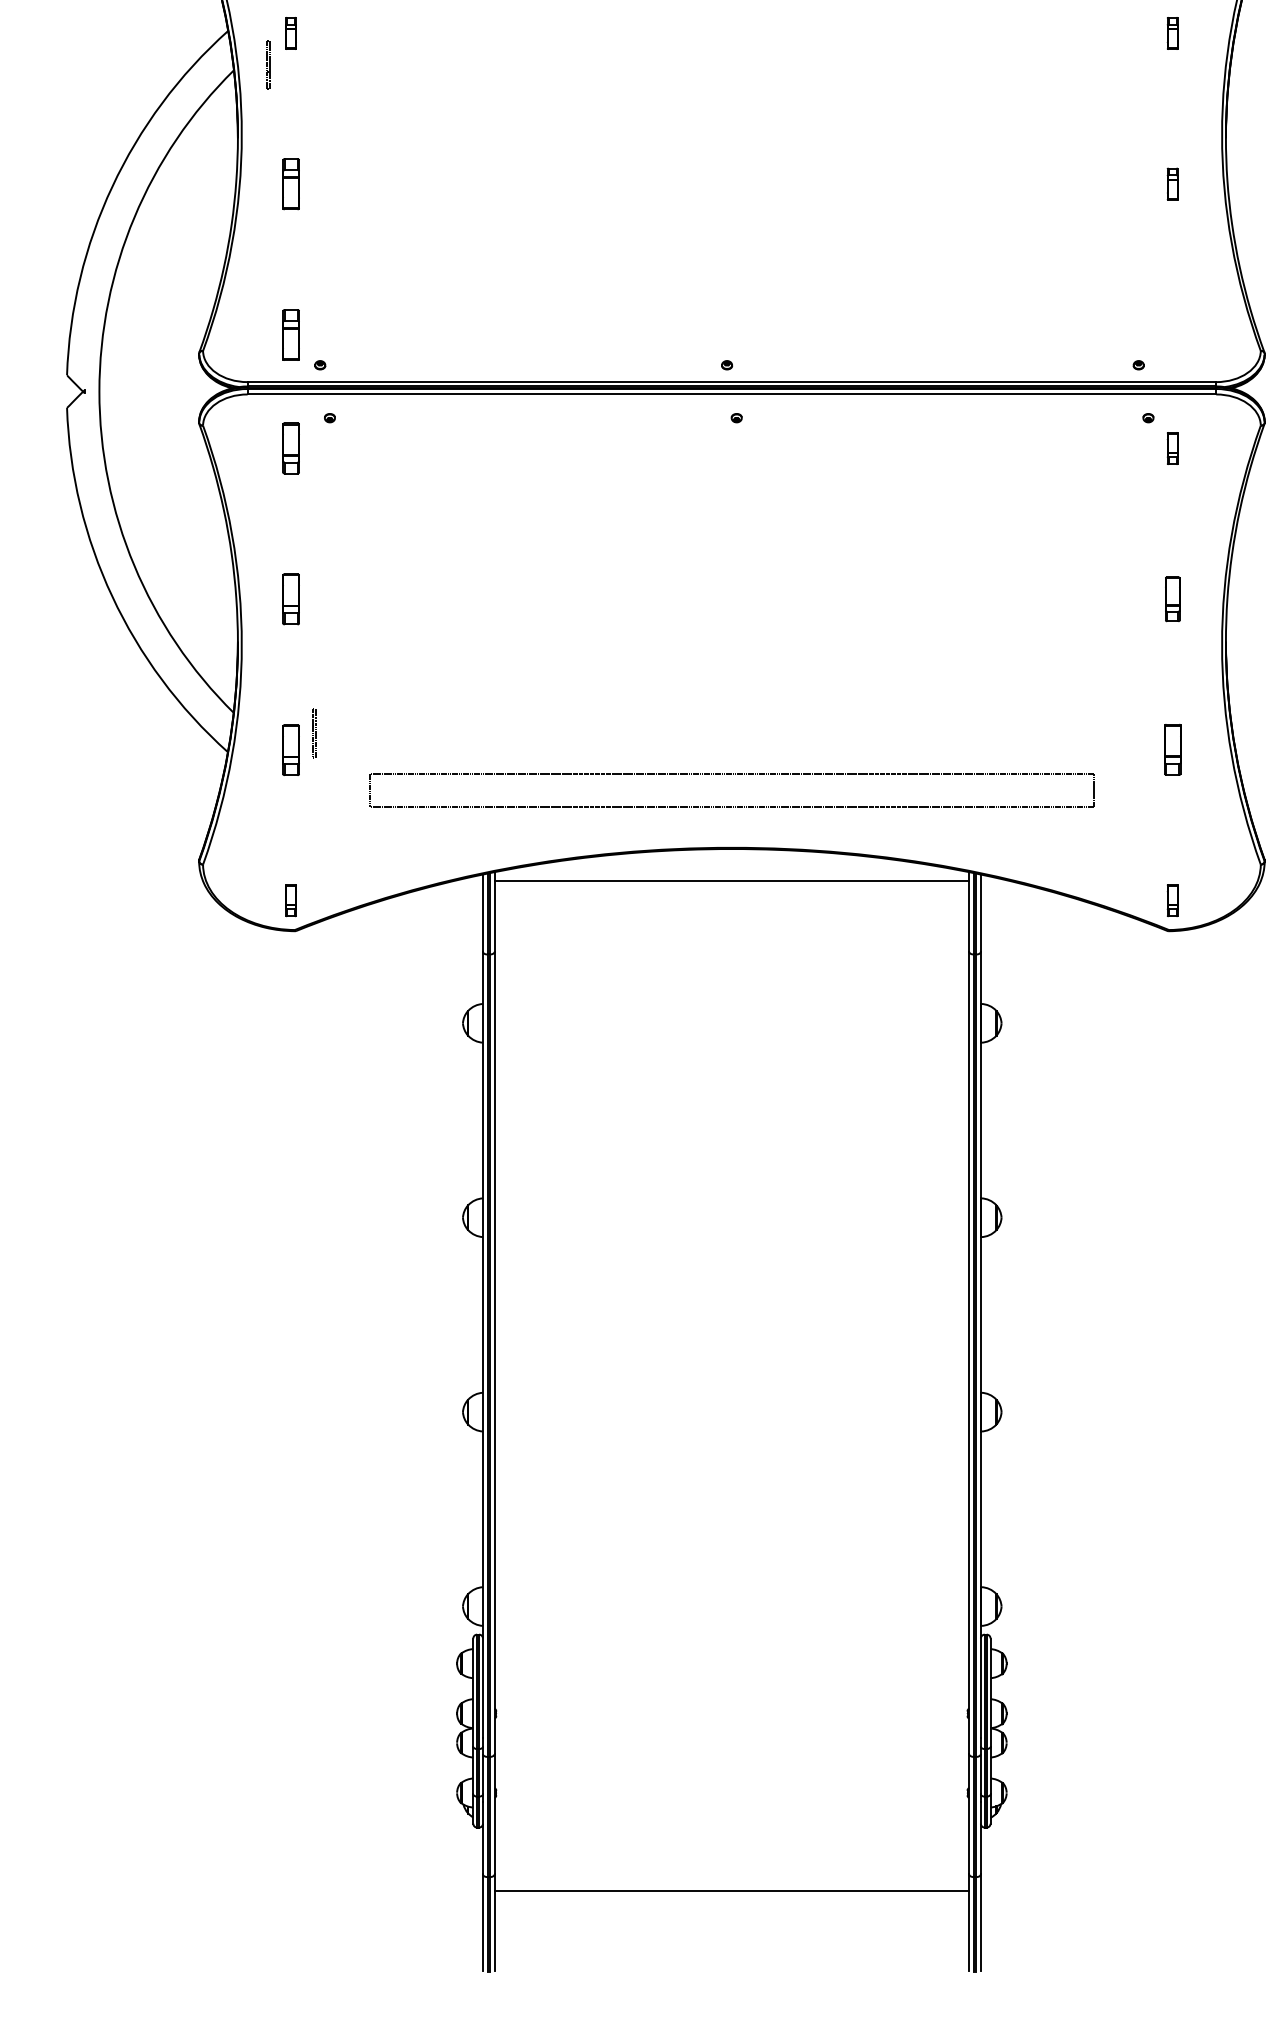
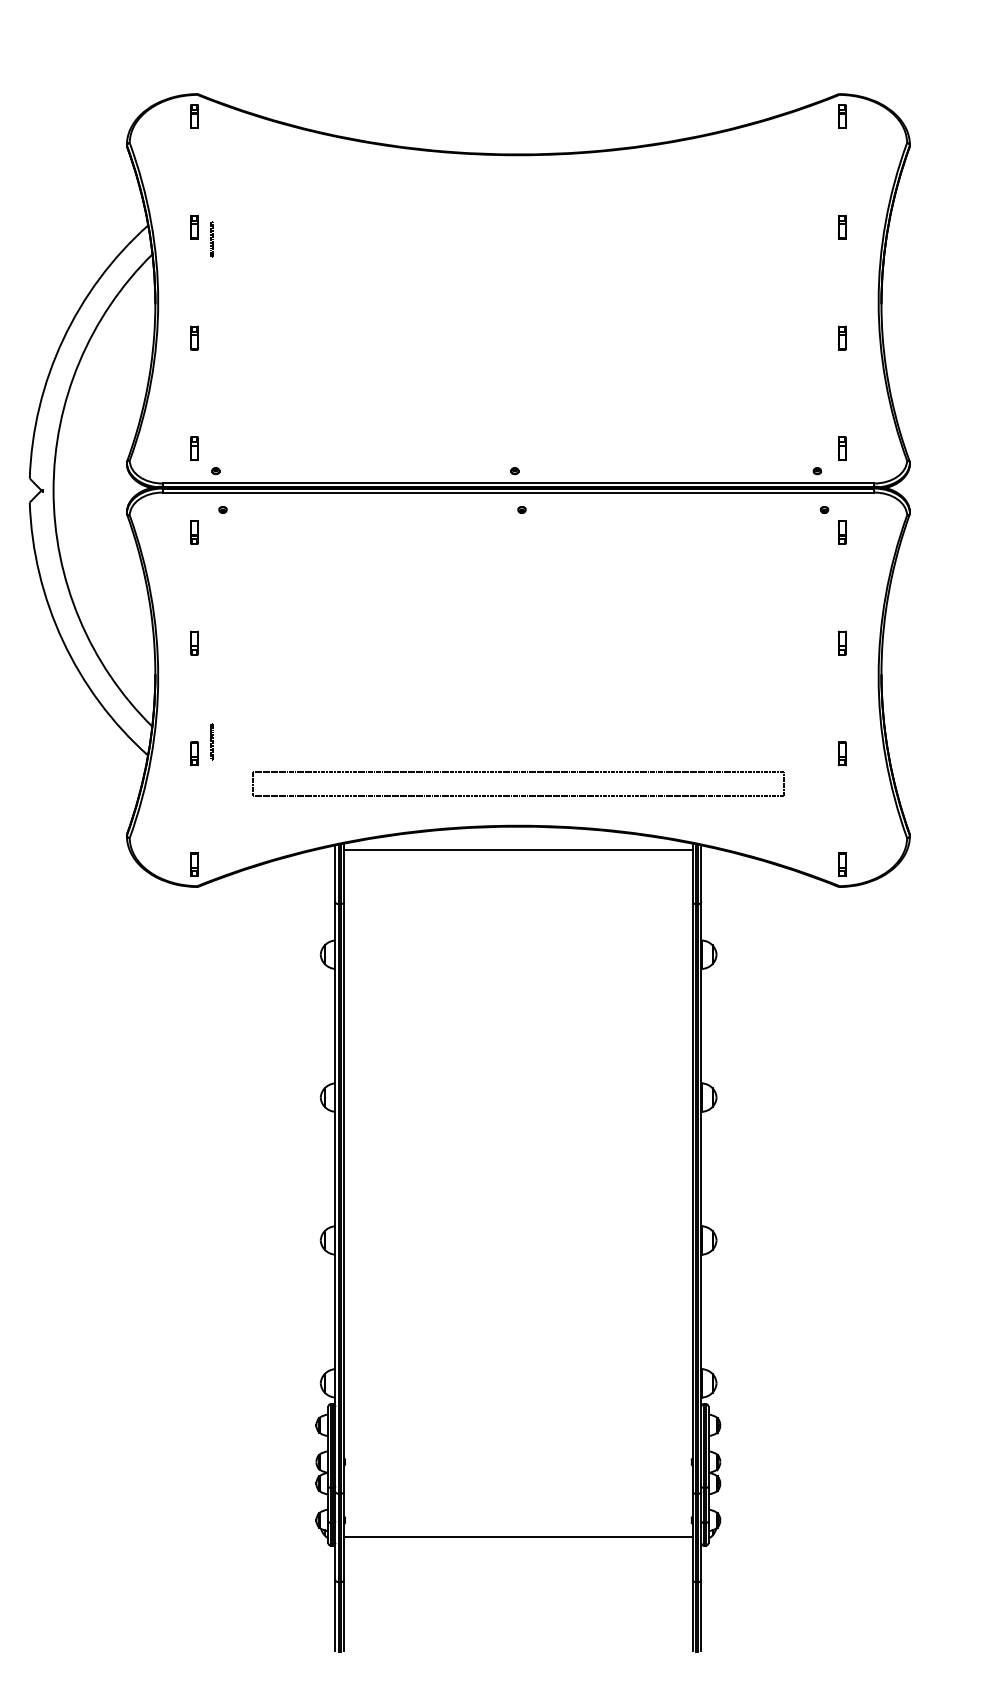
line: (268, 65) -> (211, 239), moved
part: (291, 183) -> (194, 337), size x0.62
part: (291, 334) -> (194, 448), size x0.62
part: (1171, 334) -> (841, 448), added
part: (291, 448) -> (194, 532), size x0.62
part: (291, 598) -> (194, 642), size x0.62
part: (1171, 598) -> (841, 642), size x0.71
part: (291, 749) -> (194, 753), size x0.62
part: (1171, 749) -> (841, 753), size x0.62
line: (732, 1891) -> (518, 1537), moved

